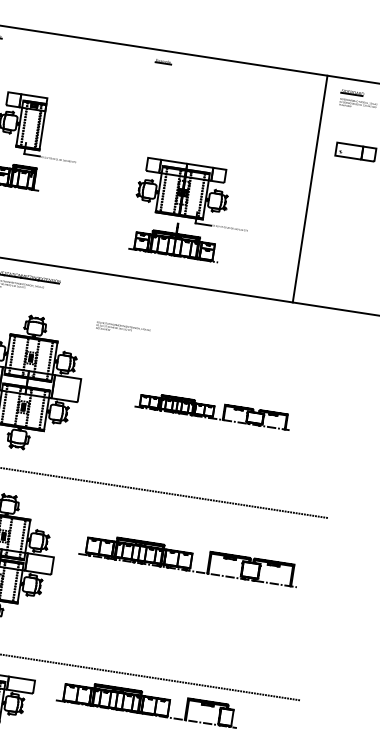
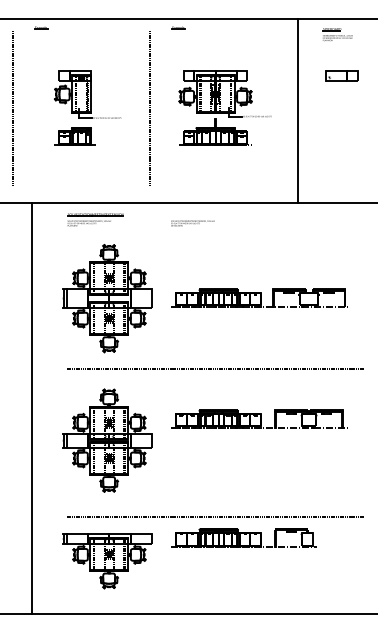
line: (113, 156) -> (150, 108), added
line: (309, 188) -> (297, 110), moved
part: (191, 210) -> (224, 107), moved
text: (122, 329) -> (192, 223), moved
part: (212, 409) -> (259, 297), size x1.43

